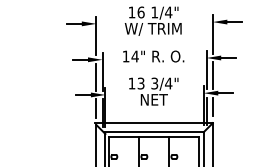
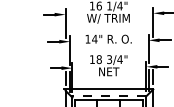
line: (212, 75) -> (153, 53), removed
line: (96, 77) -> (65, 55), removed
text: (140, 83) -> (98, 59), 13 -> 18
line: (153, 132) -> (108, 96), solid -> dashed

